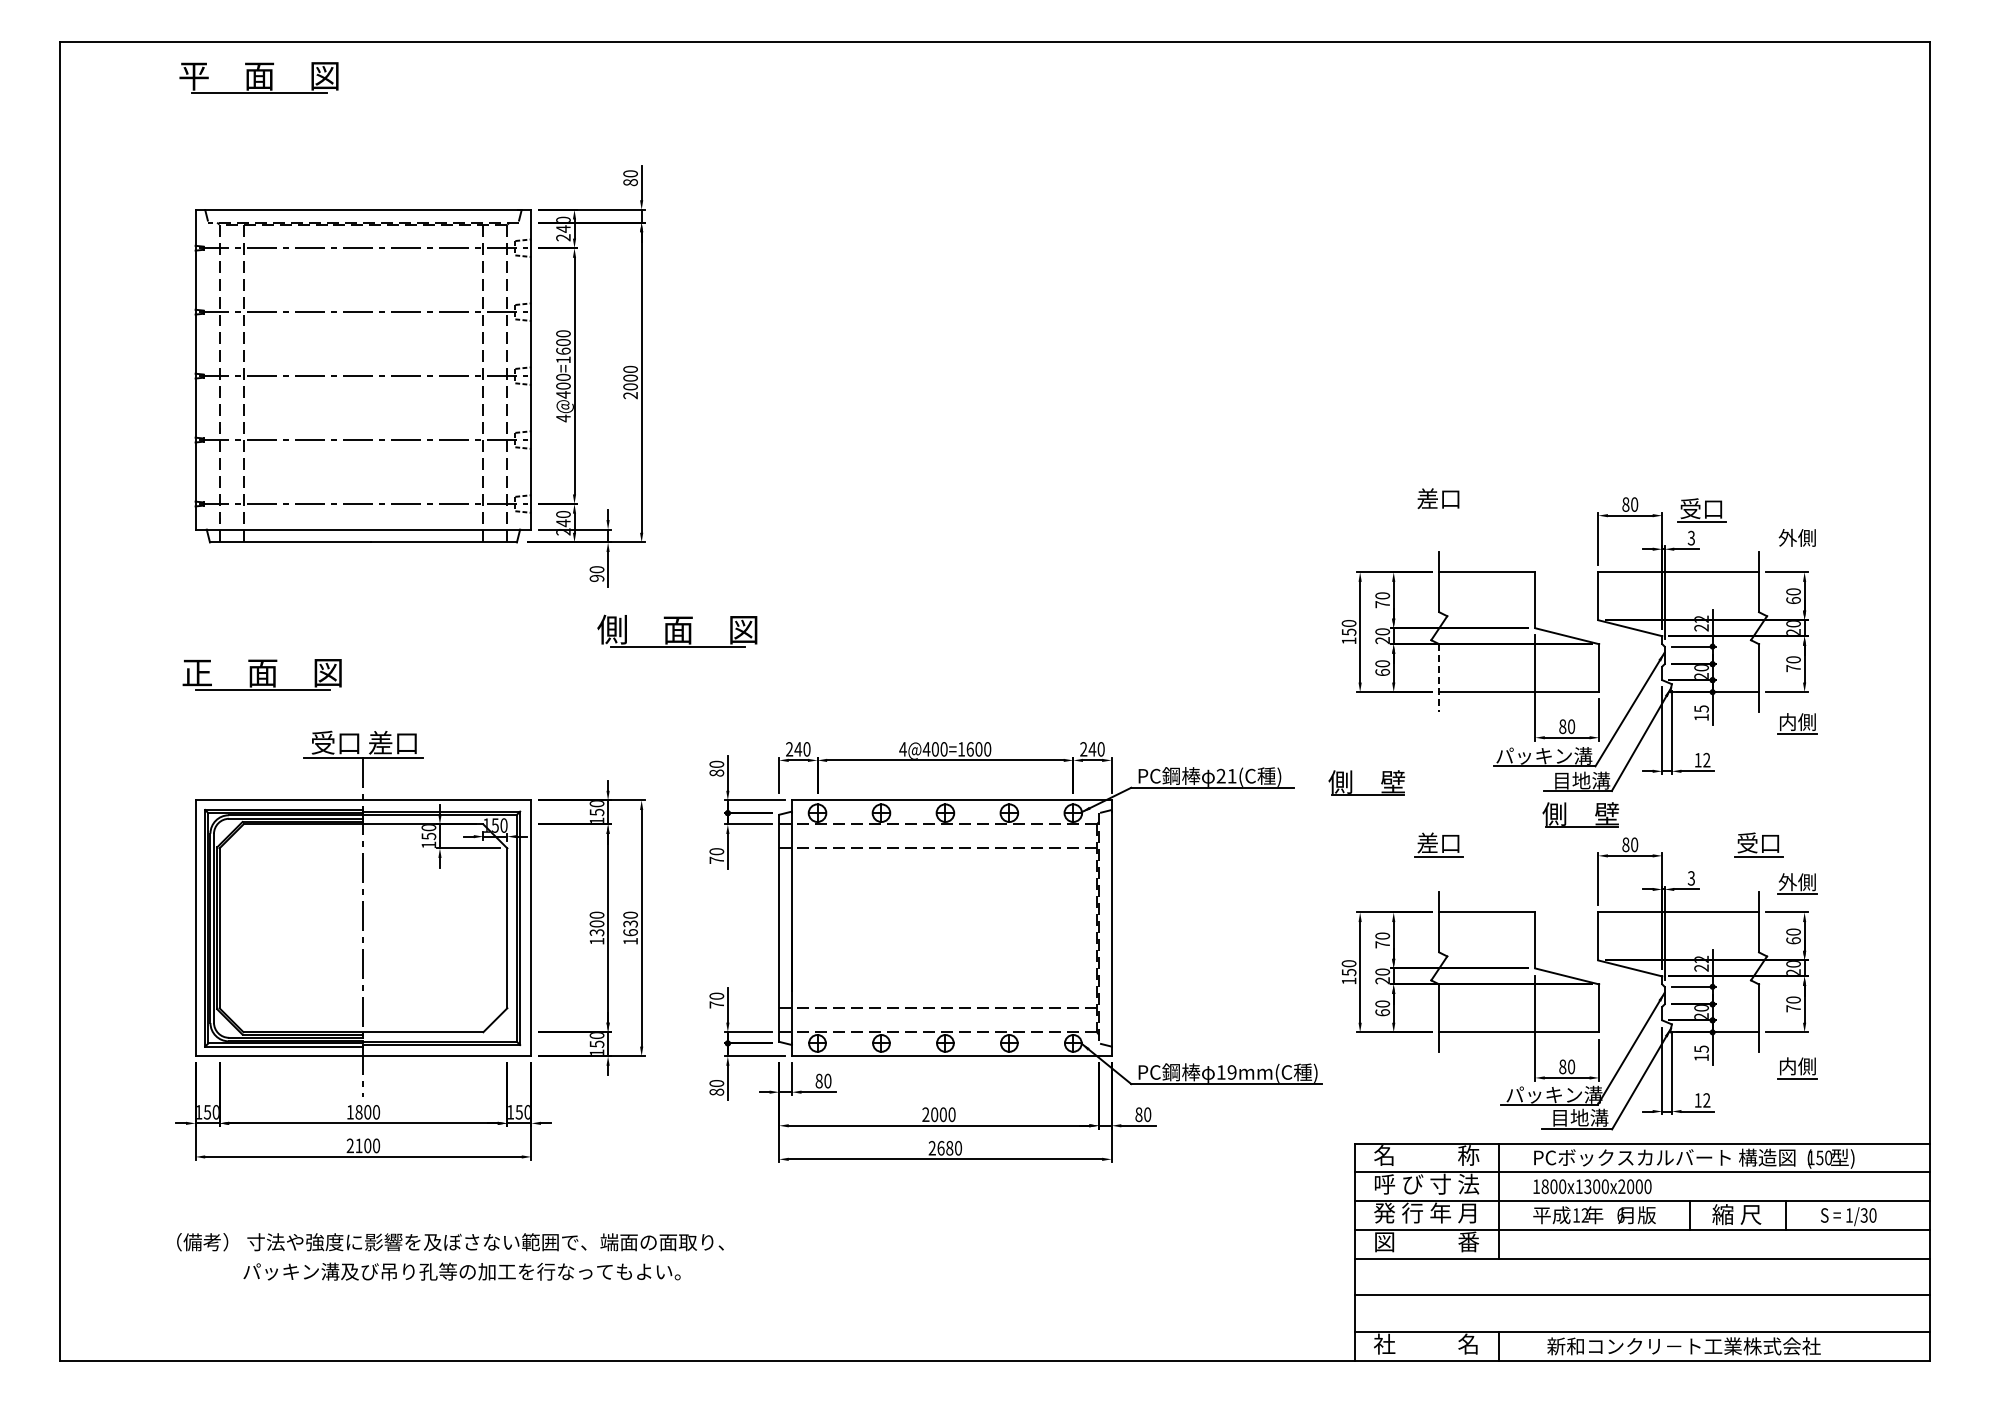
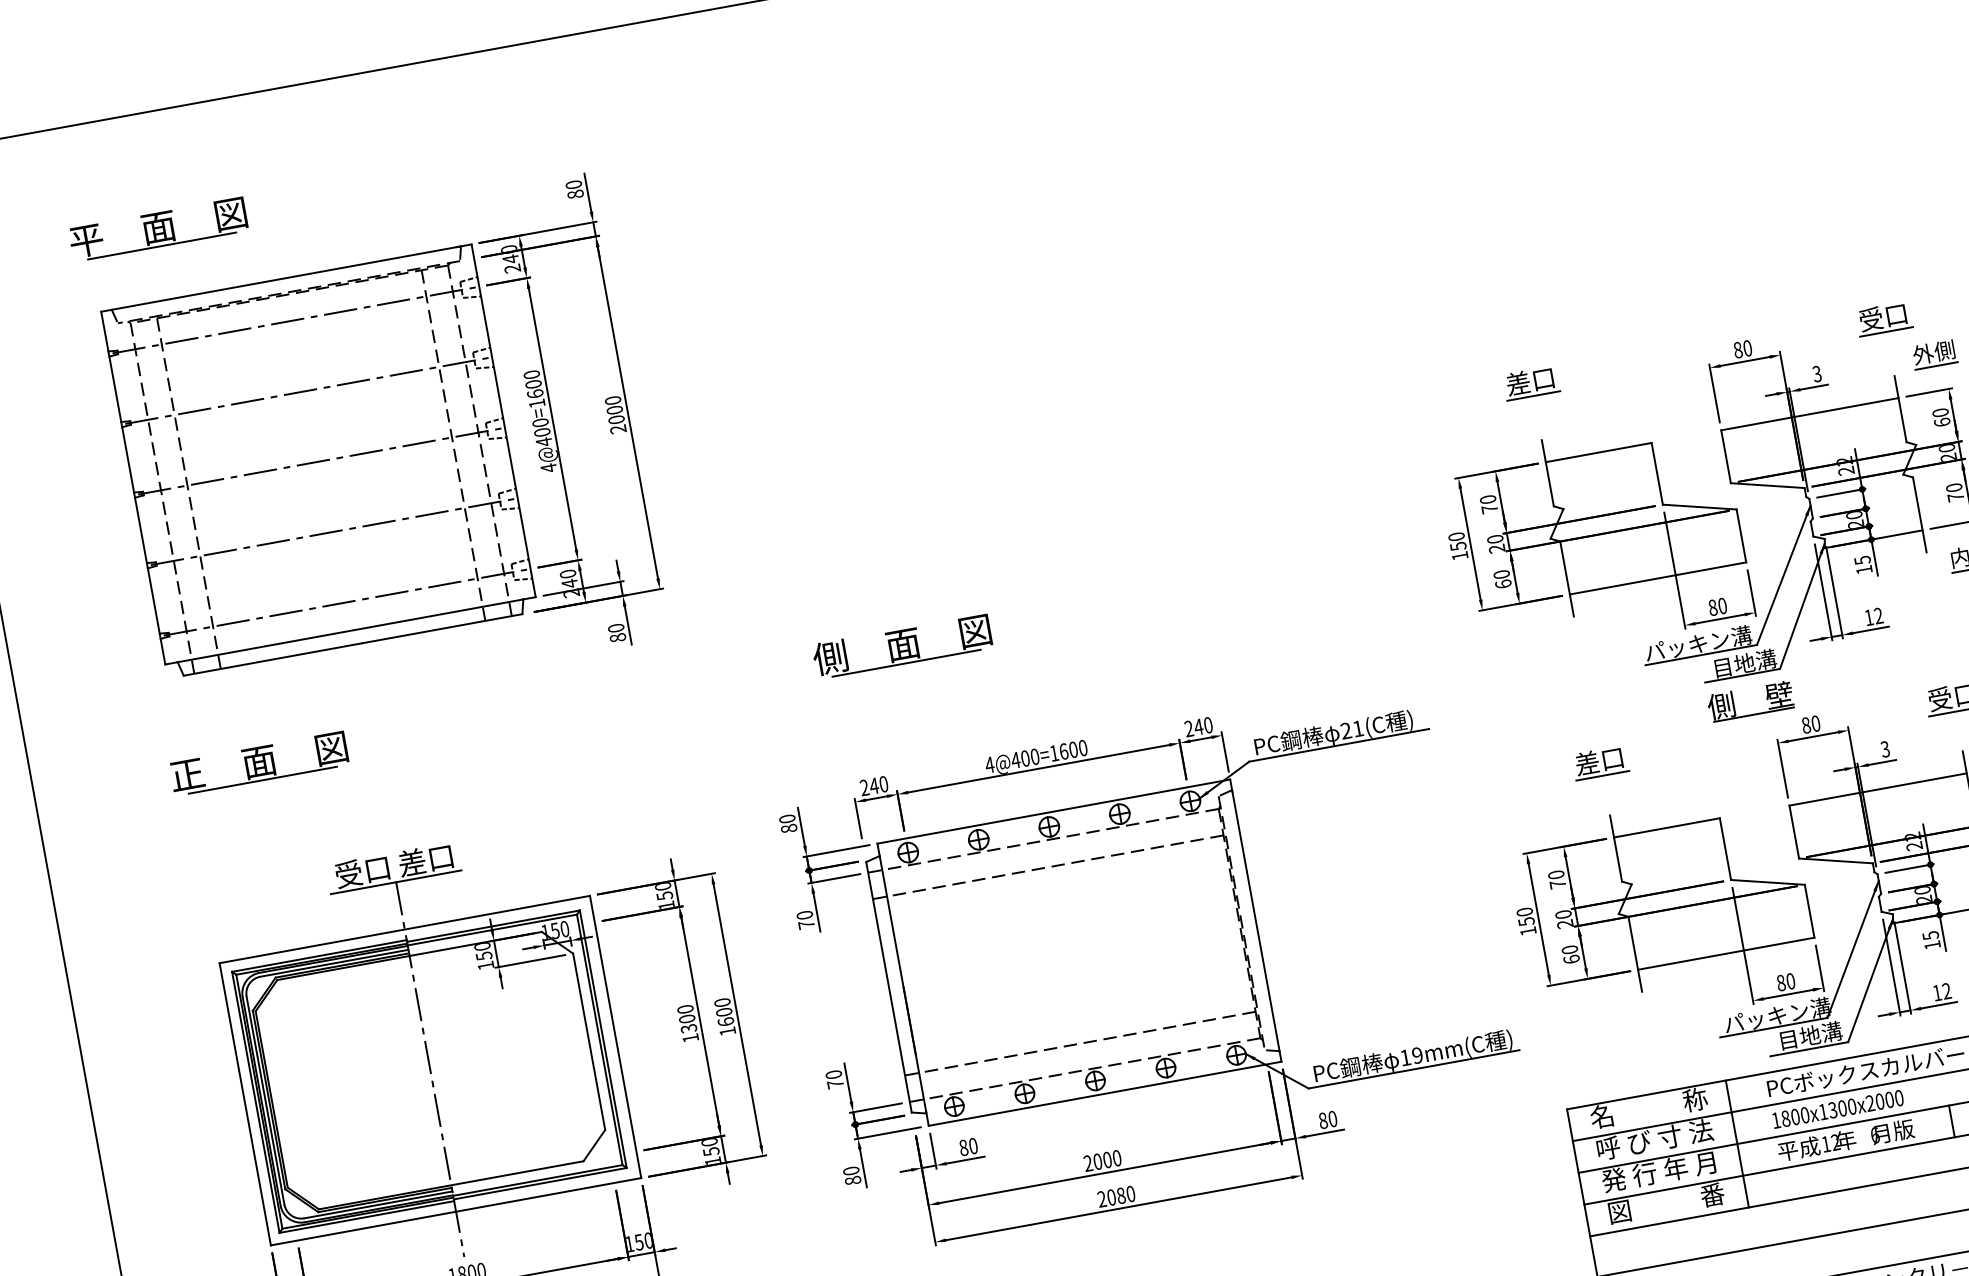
part: (258, 77) -> (157, 229), moved
part: (1701, 510) -> (1883, 319), moved
line: (1439, 512) -> (1534, 396), added
line: (1797, 550) -> (1936, 366), added
text: (596, 577) -> (617, 636), 90 -> 80
part: (677, 630) -> (902, 645), moved
part: (261, 674) -> (258, 763), moved
line: (1439, 678) -> (1567, 579), dashed -> solid
part: (1366, 794) -> (1510, 721), removed
text: (630, 923) -> (724, 1011), 1630 -> 1600
text: (940, 1148) -> (1111, 1197), 2680 -> 2080

